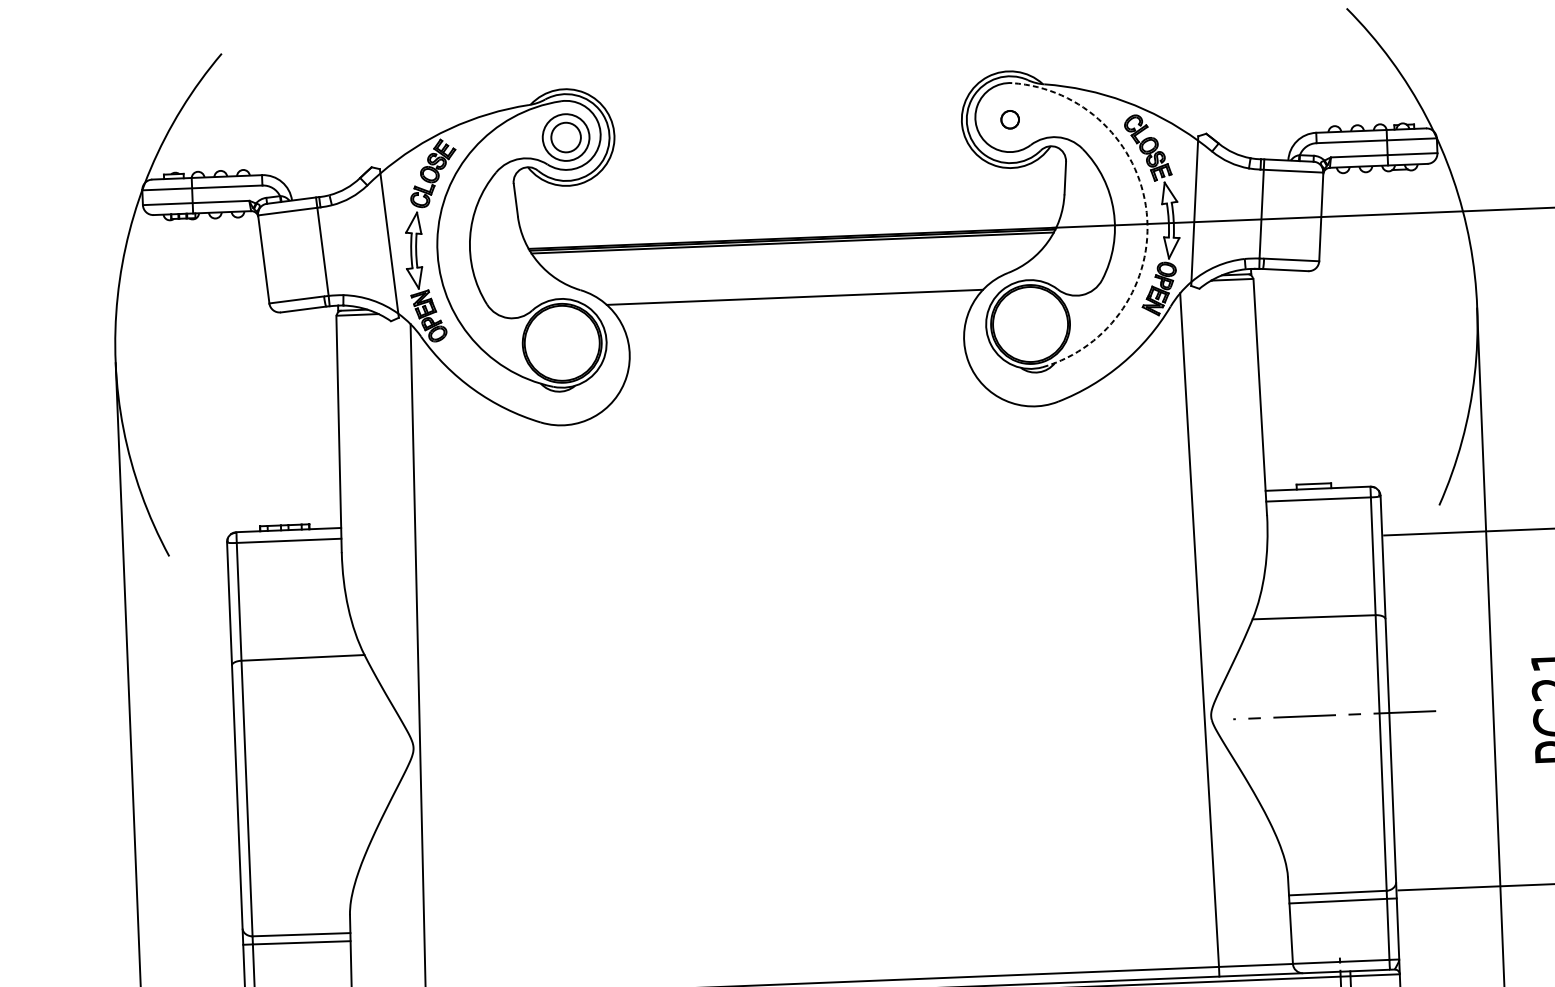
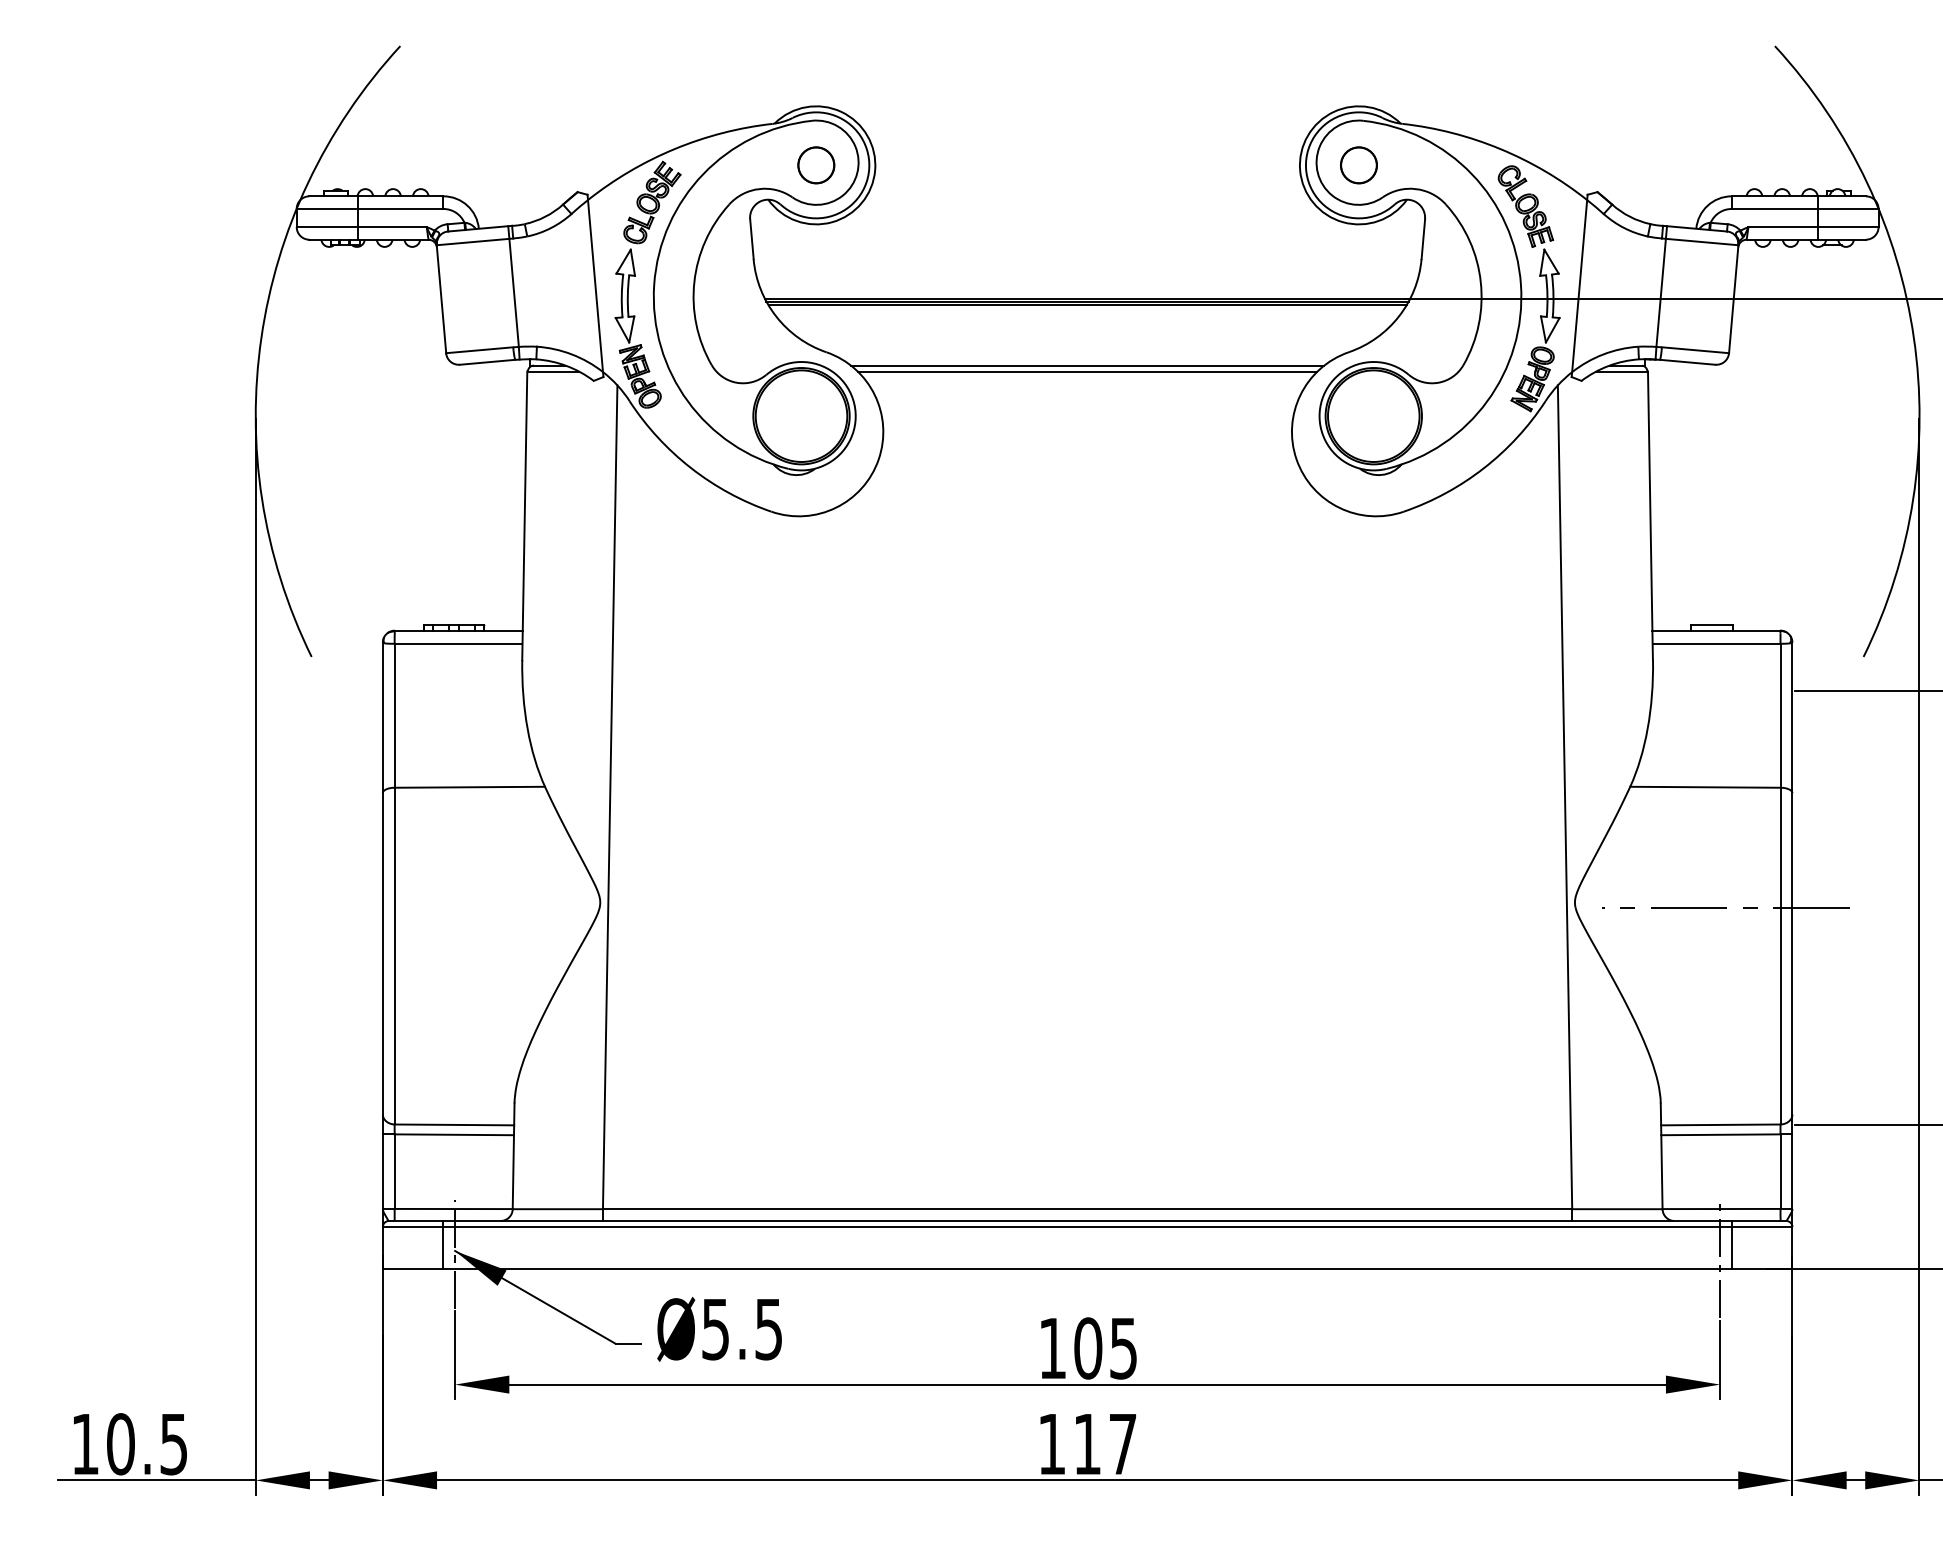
circle: (1009, 119) -> (1358, 165), size x1.67
circle: (566, 137) -> (816, 165), size x0.62
arc: (1146, 212) -> (1520, 285), dashed -> solid
line: (794, 292) -> (1087, 365), added

